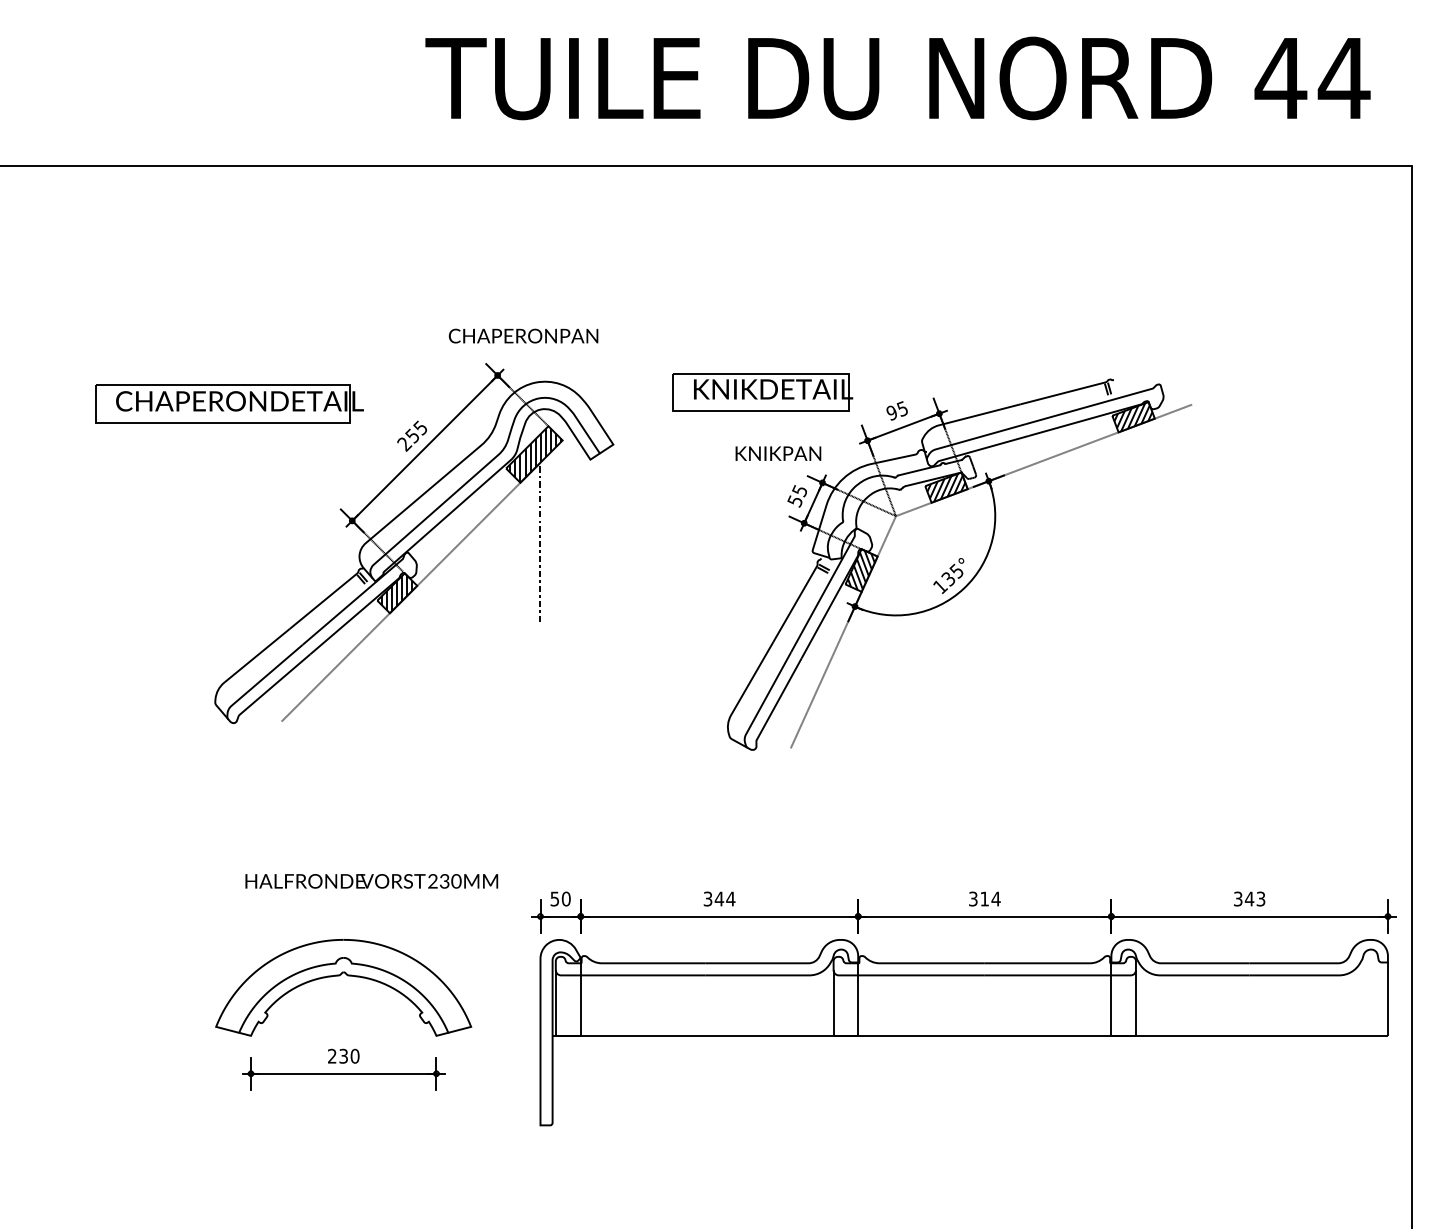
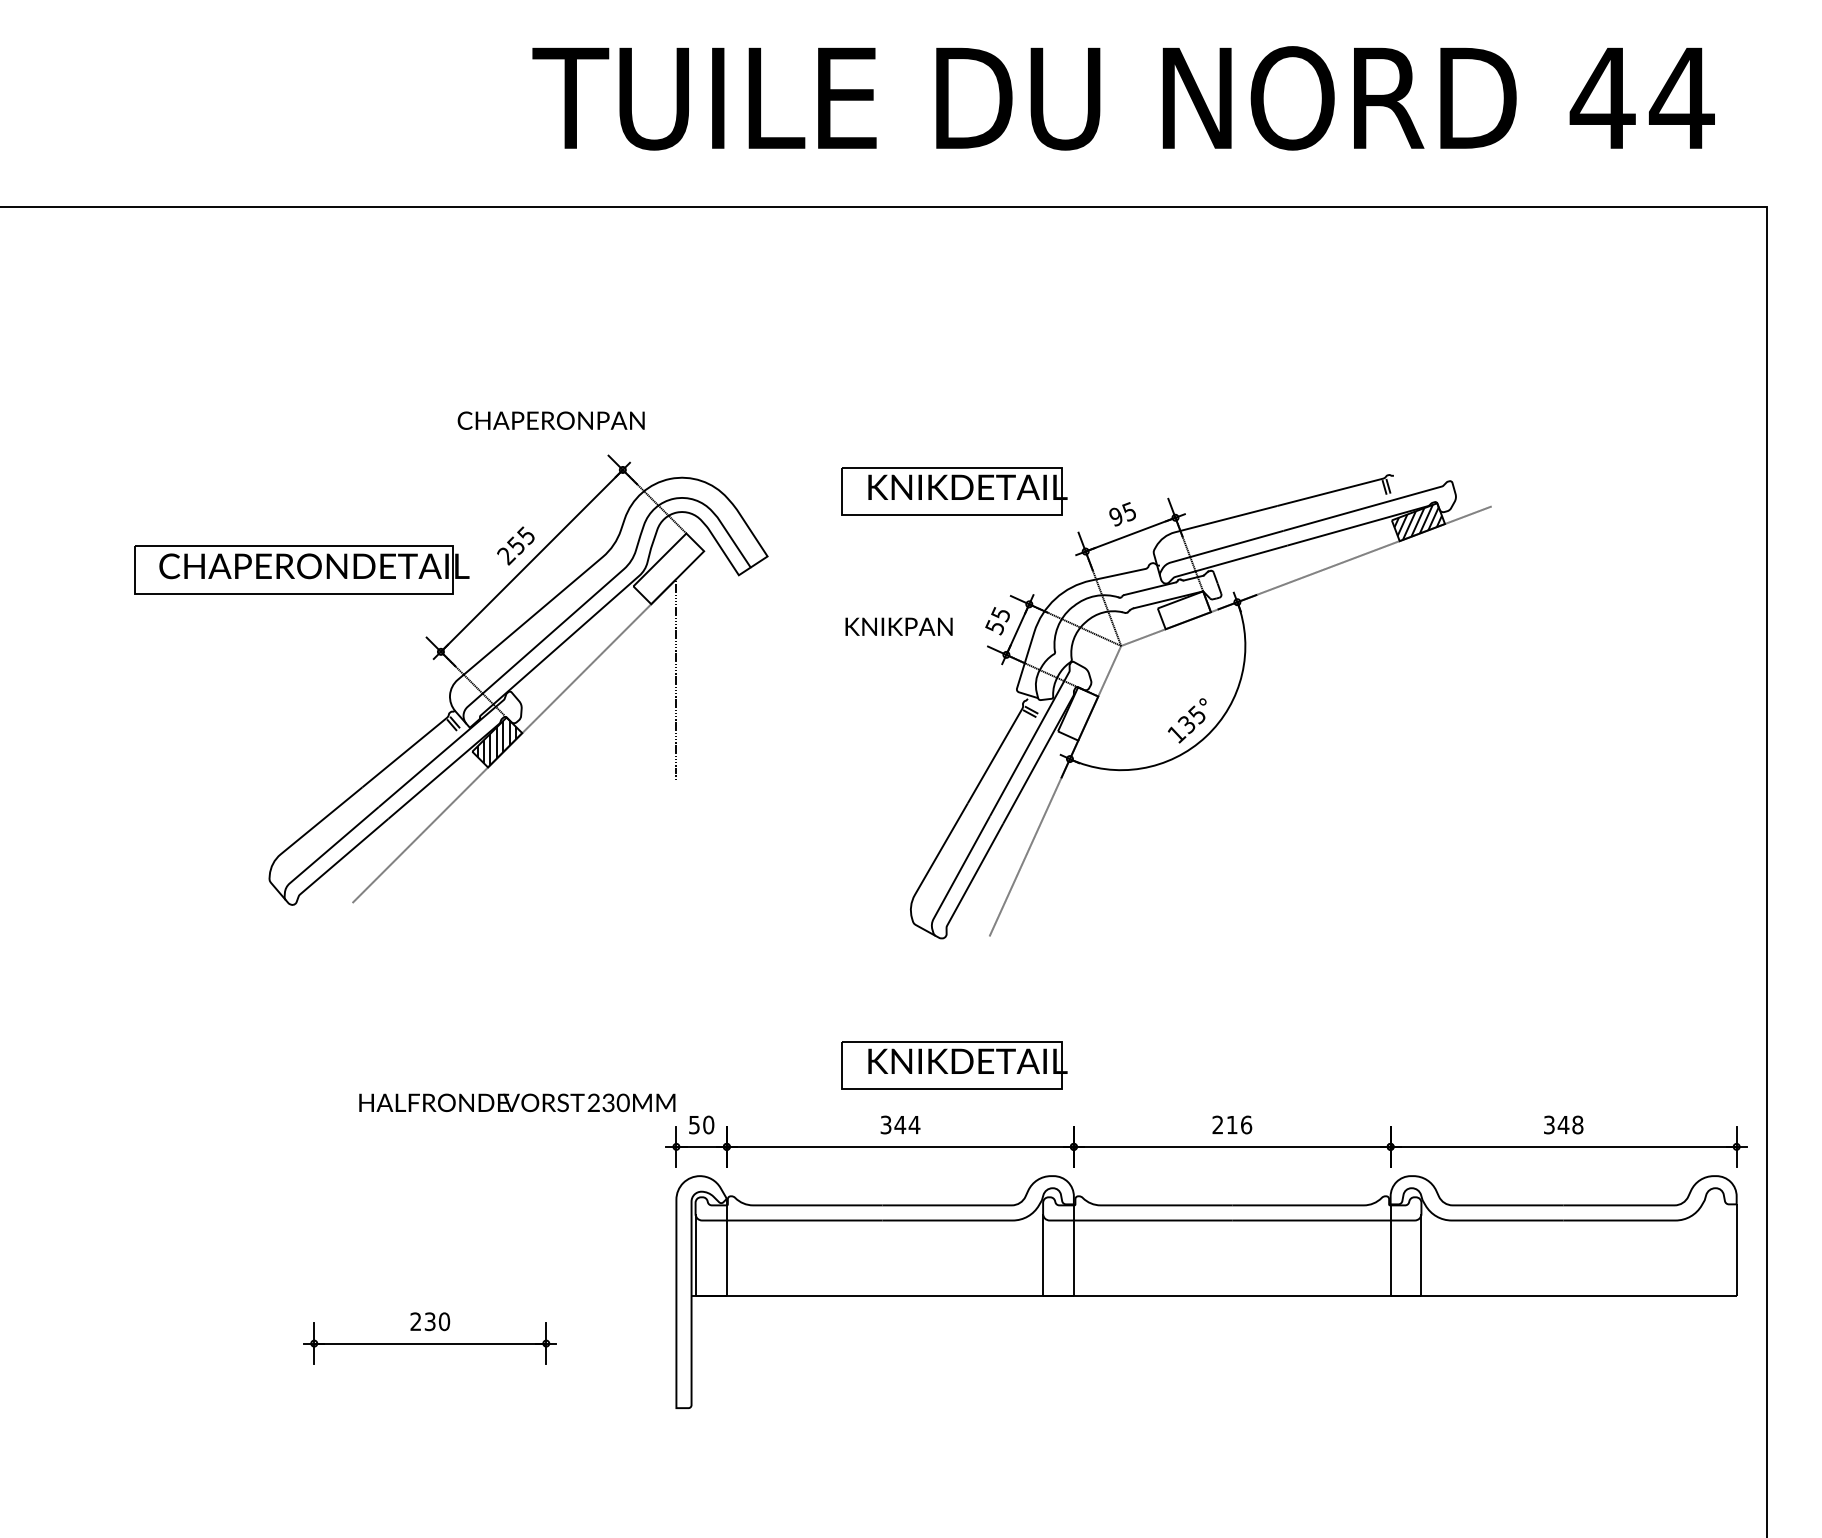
text: (522, 335) -> (550, 420), moved
part: (229, 403) -> (301, 569), moved
text: (777, 453) -> (898, 626), moved
hatch: (535, 455) -> (670, 570), removed
hatch: (945, 487) -> (1183, 610), removed
hatch: (861, 570) -> (1077, 713), removed
part: (762, 851) -> (954, 1065), added
text: (371, 881) -> (517, 1102), moved
text: (984, 898) -> (1232, 1124), 314 -> 216
text: (1260, 898) -> (1577, 1124), 343 -> 348
part: (339, 976) -> (425, 1221), removed

